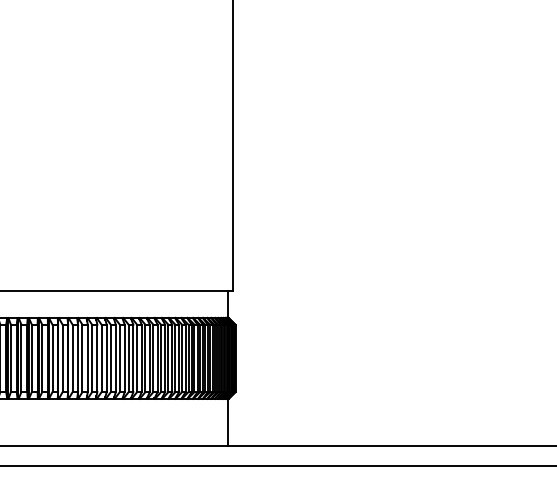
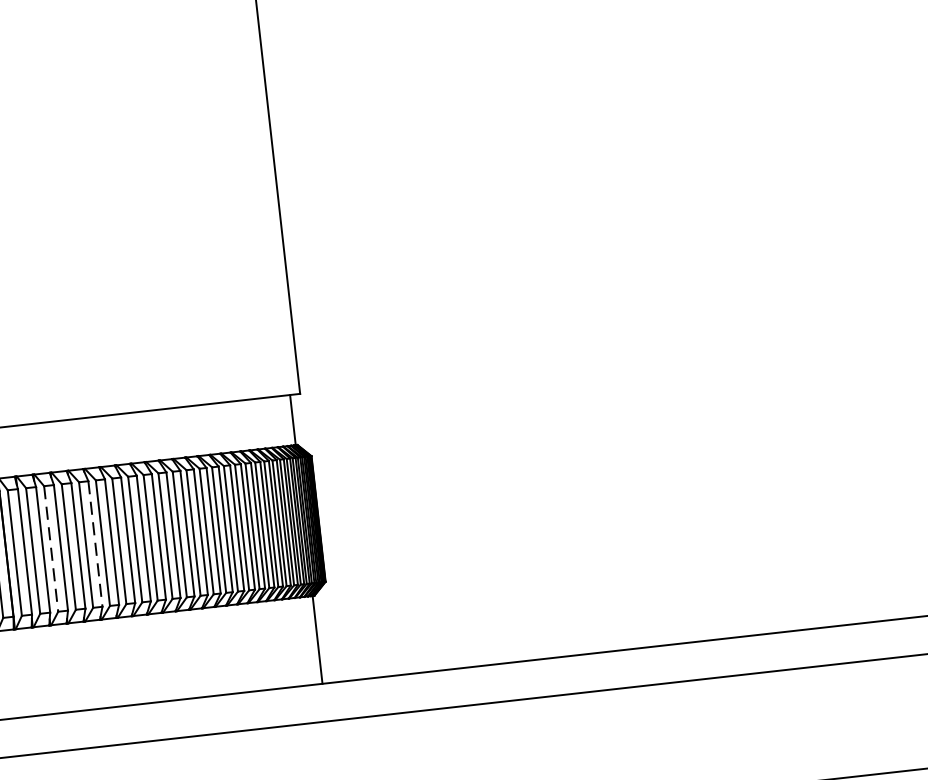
line: (92, 358) -> (51, 549), solid -> dashed
line: (115, 358) -> (94, 544), solid -> dashed

